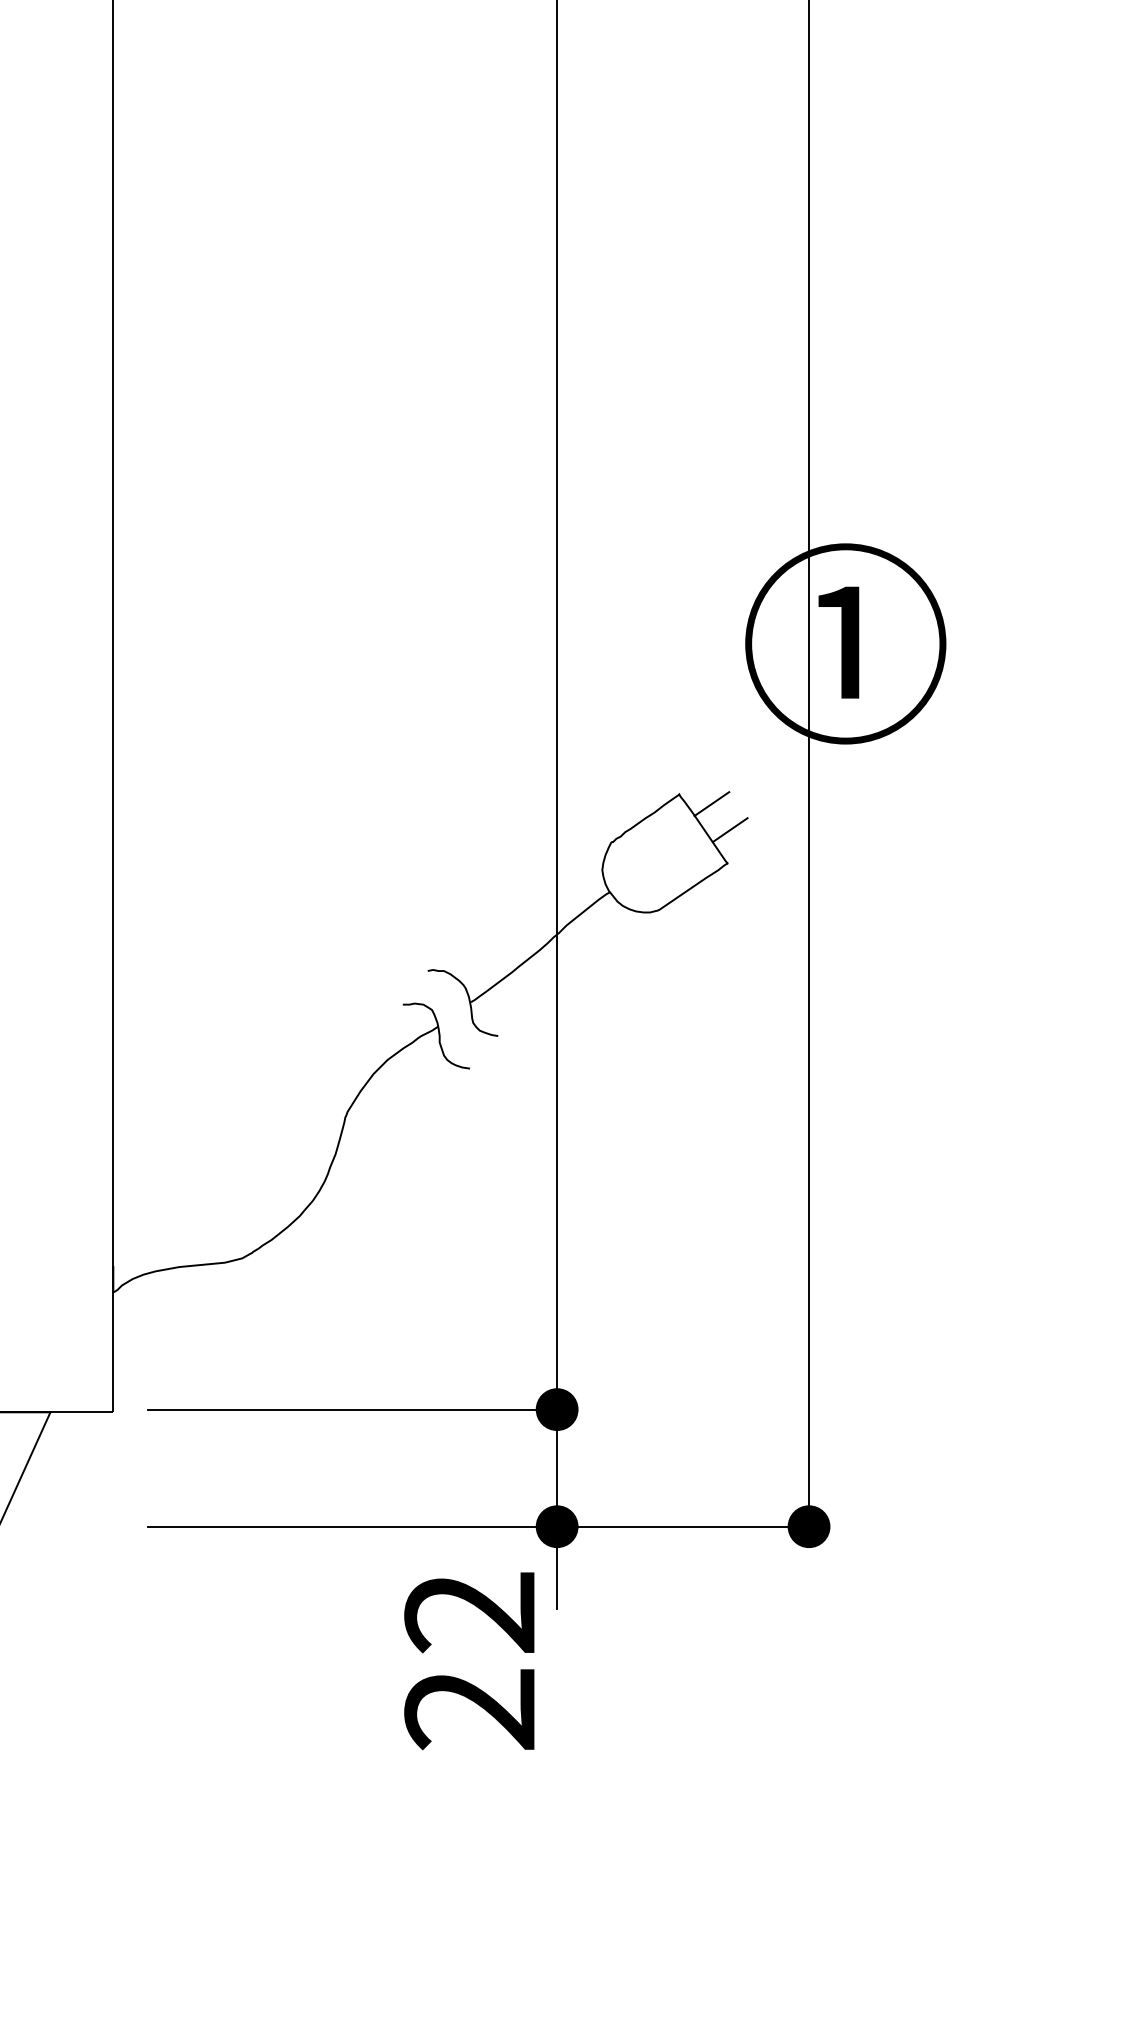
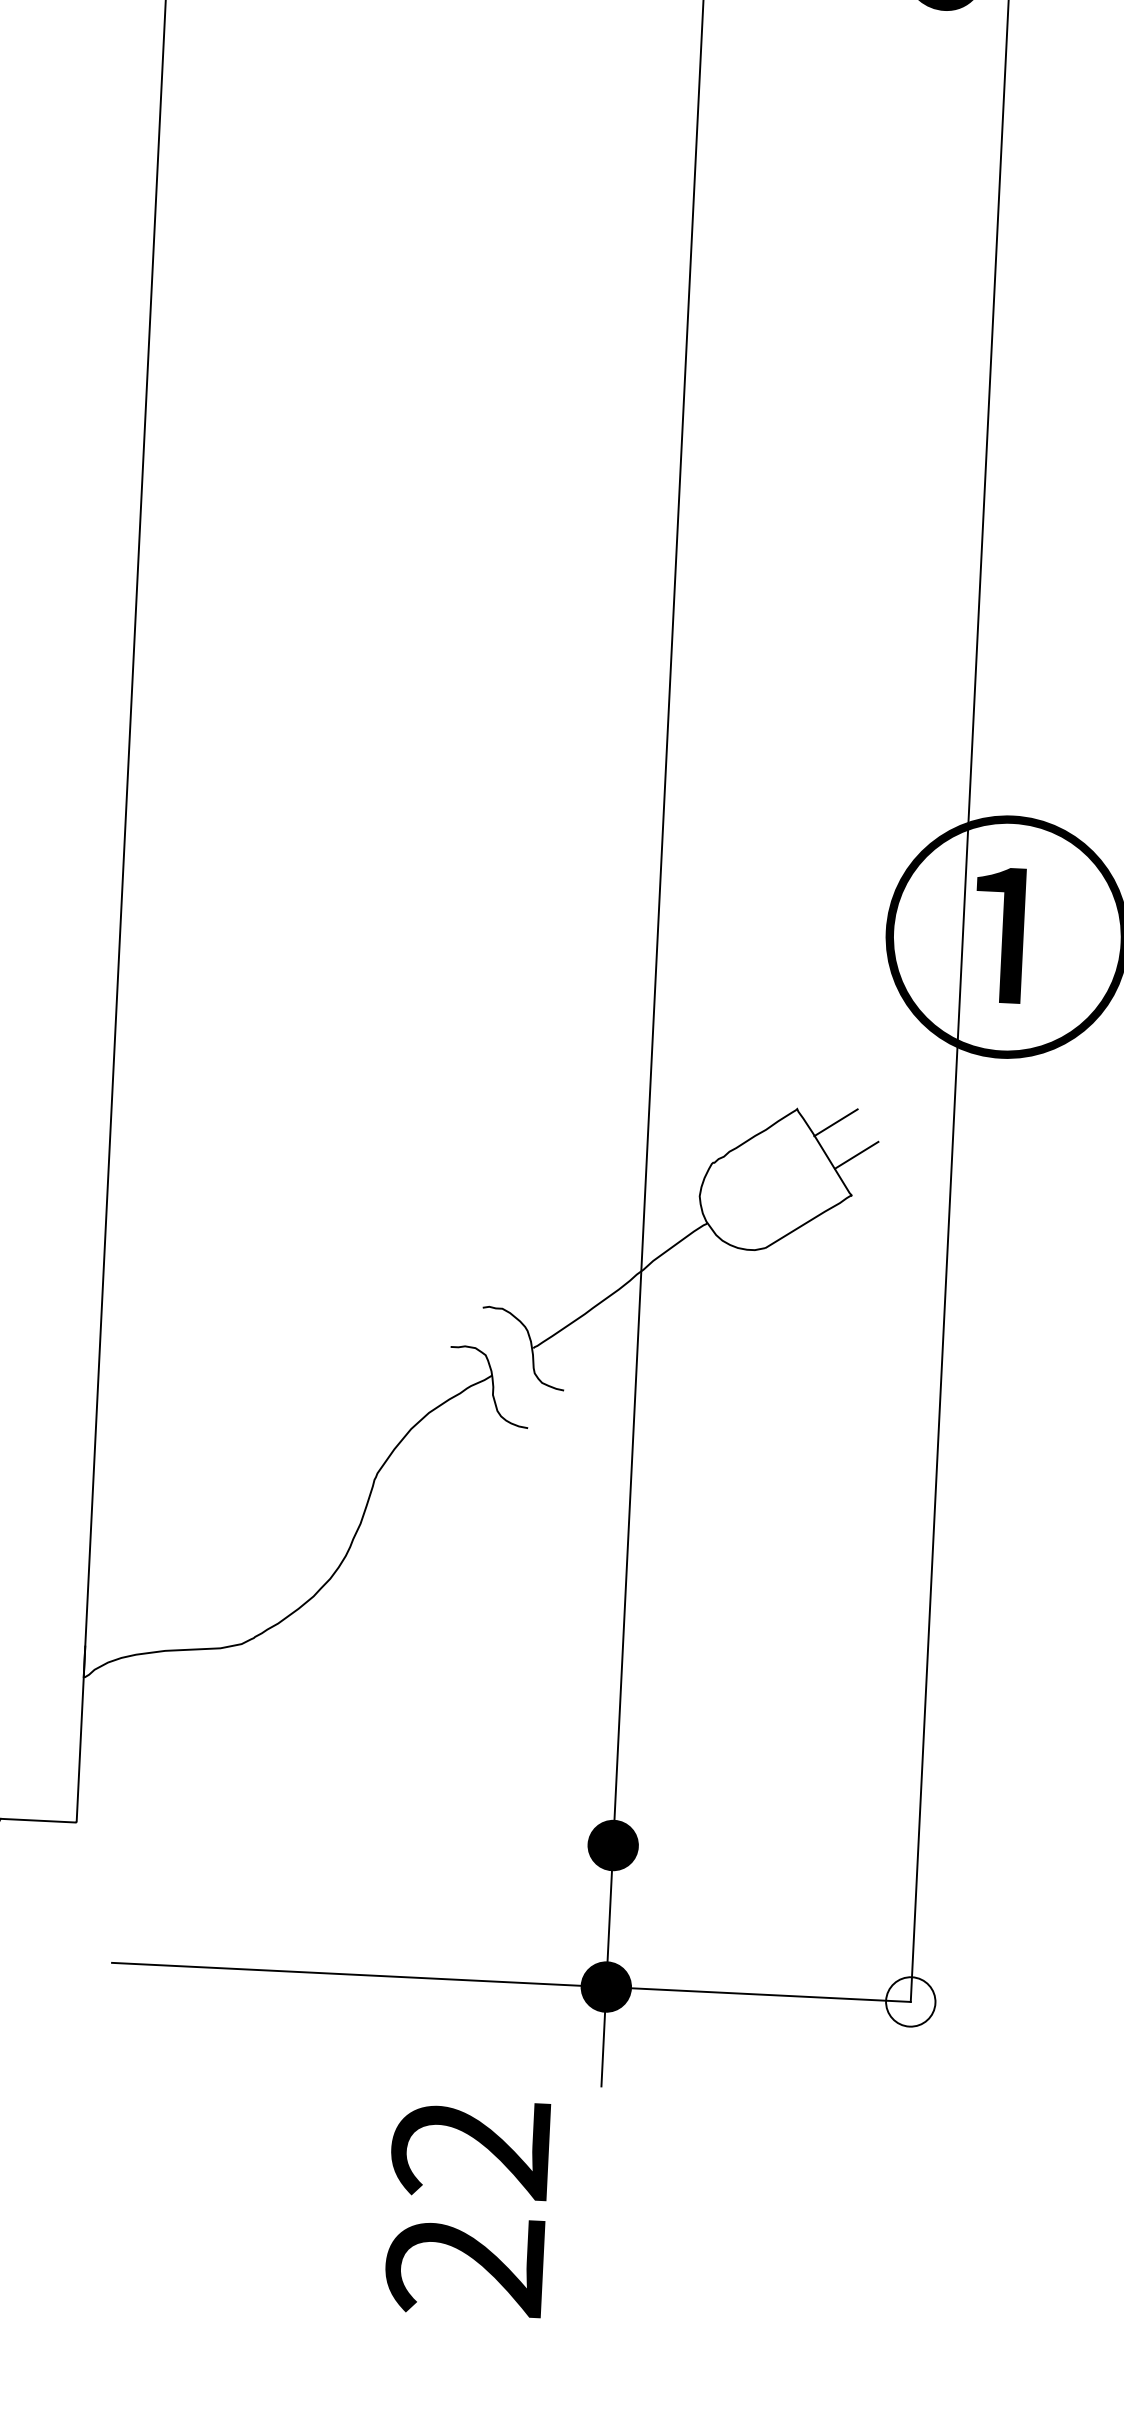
line: (352, 1409) -> (365, 1833), removed
fill: (808, 1526) -> (910, 2001), removed
text: (469, 1661) -> (467, 2207), moved

